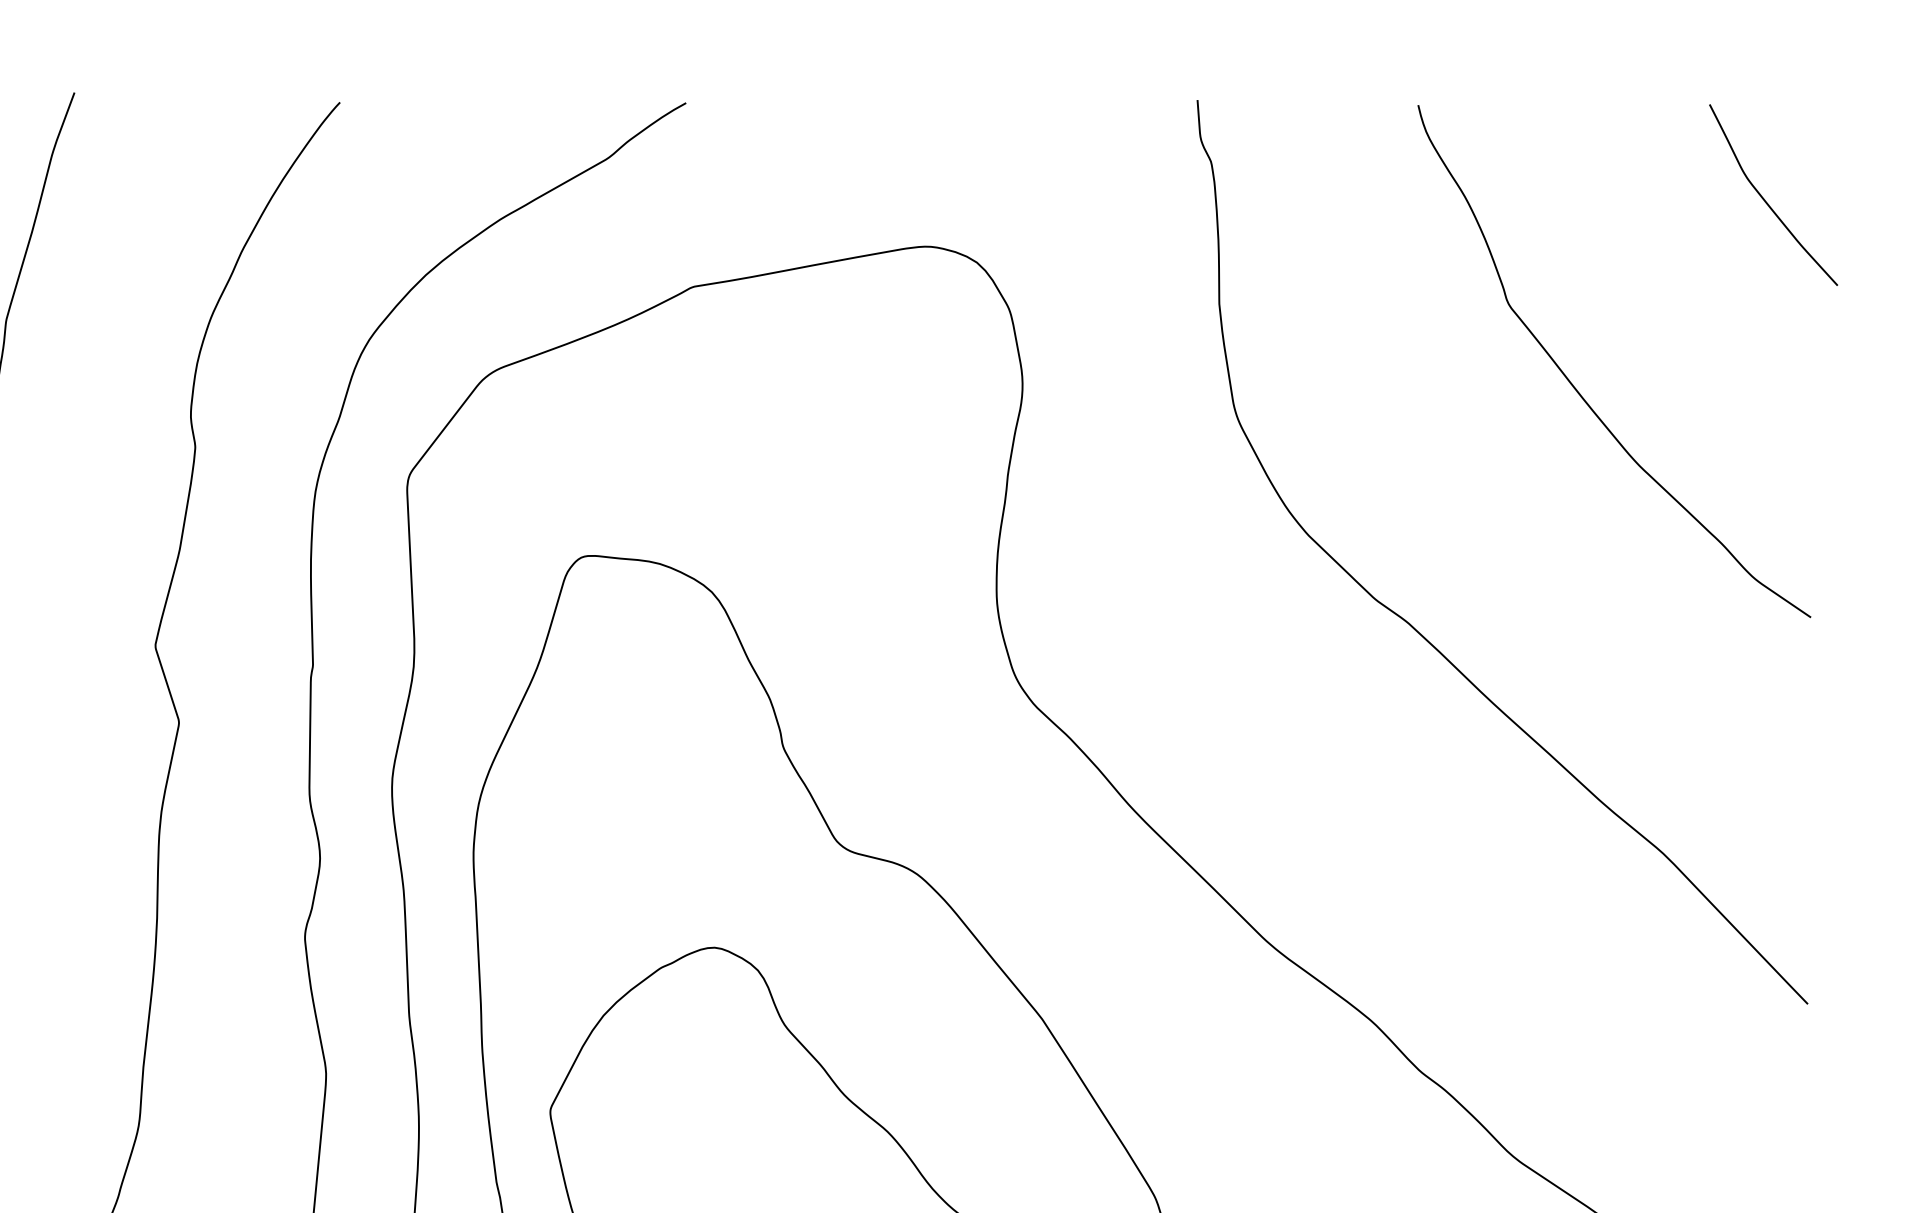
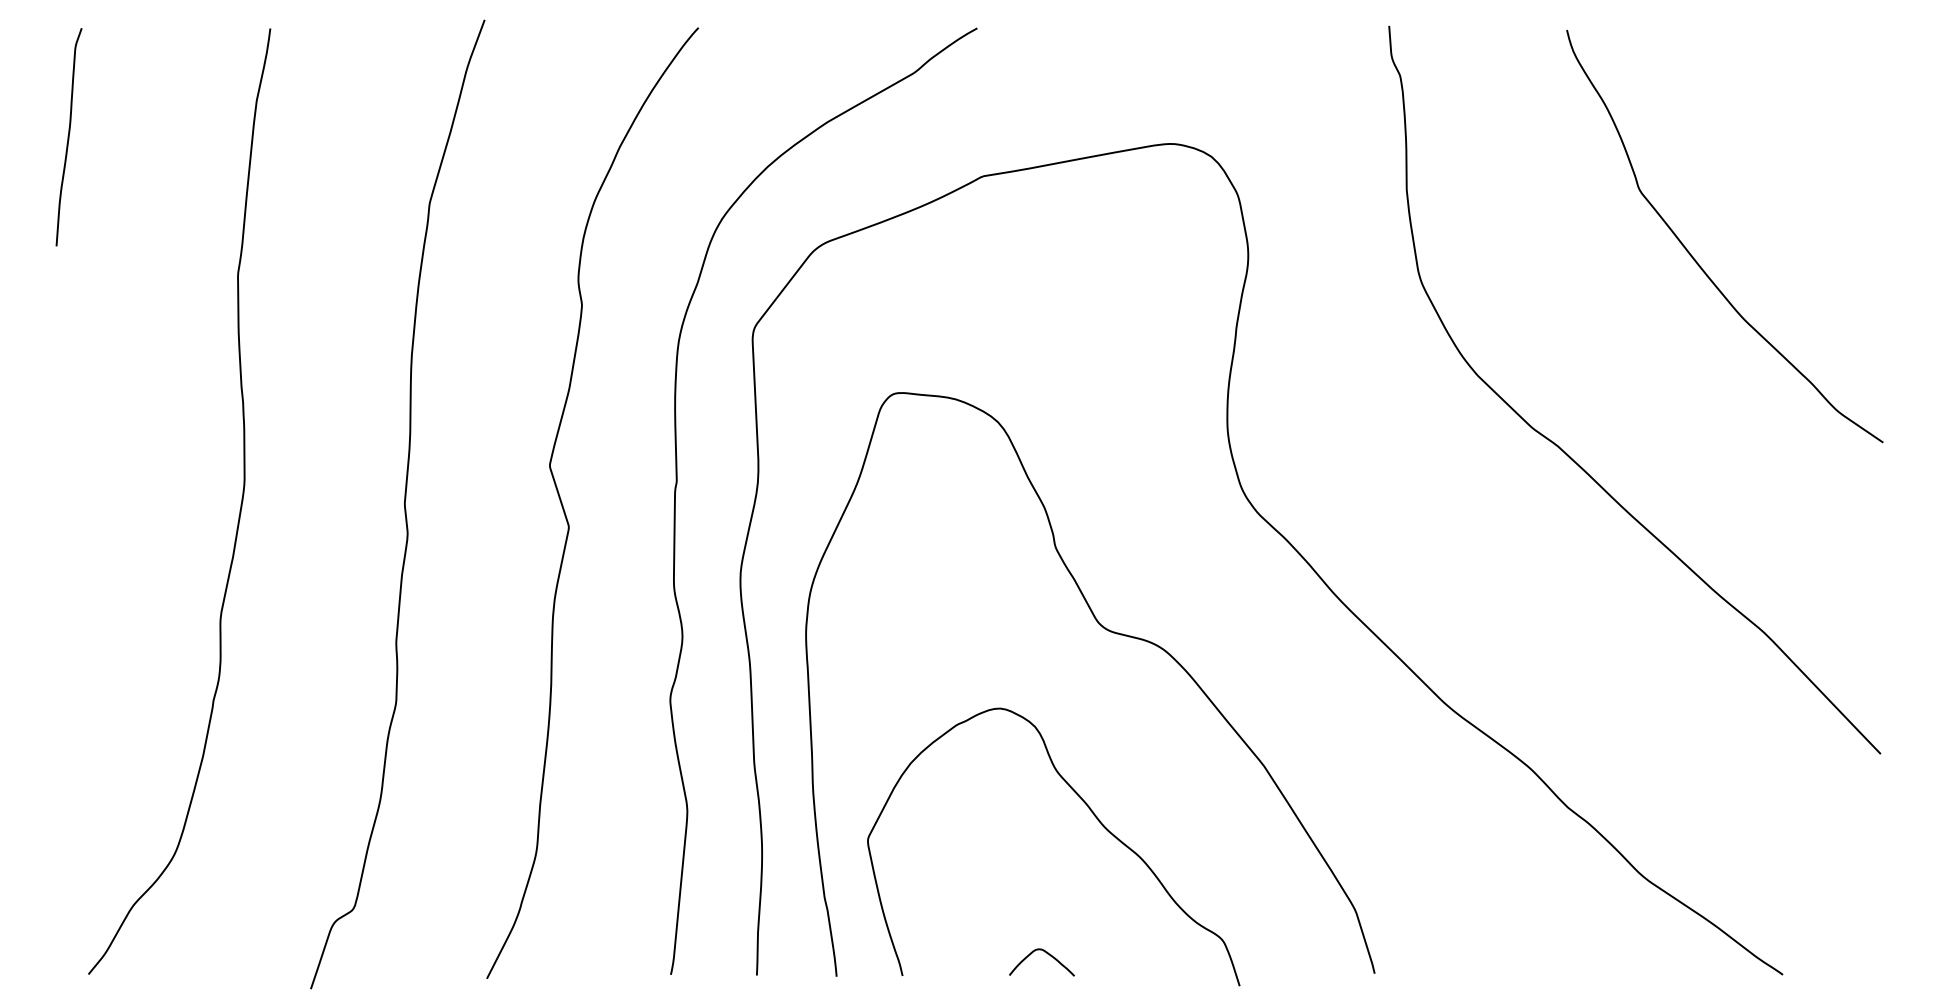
curve: (1765, 198) -> (1846, 105), removed

